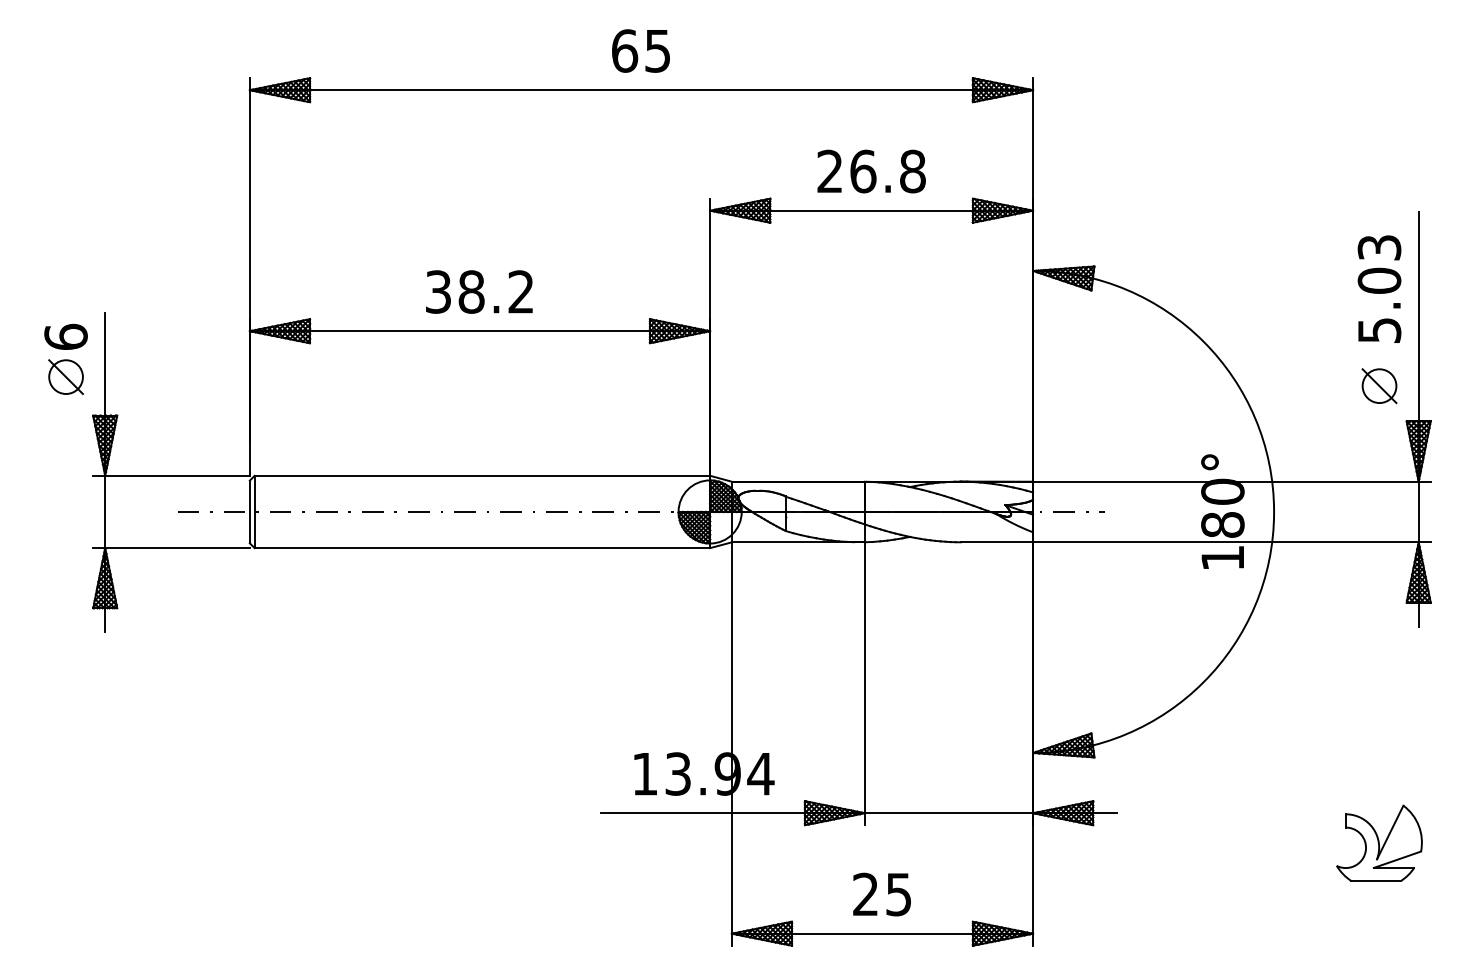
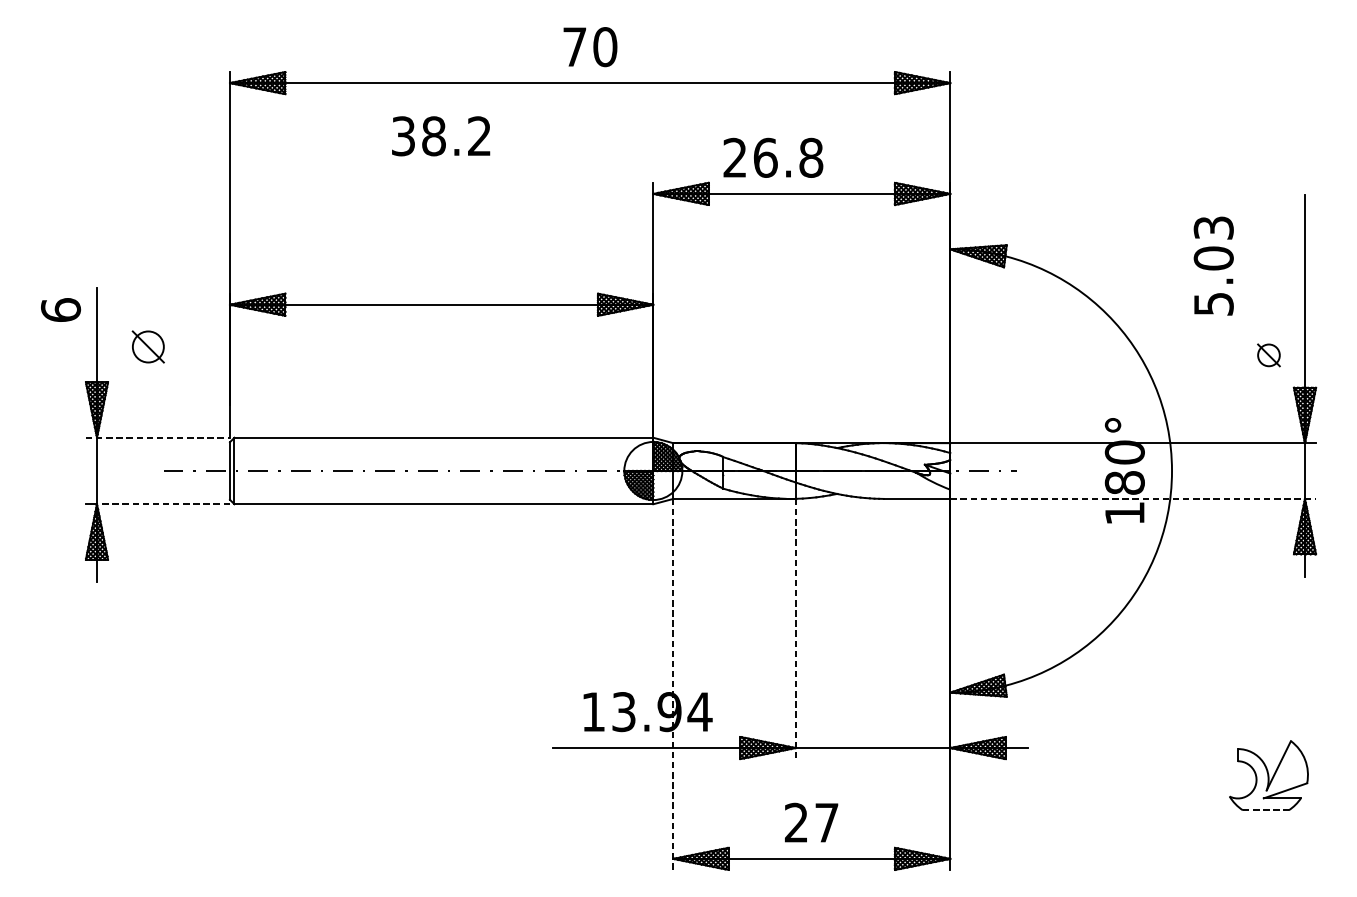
text: (641, 50) -> (590, 46), 65 -> 70
text: (871, 171) -> (773, 157), moved
text: (1379, 288) -> (1213, 265), moved
text: (479, 291) -> (441, 135), moved
part: (65, 376) -> (147, 346), moved
part: (1379, 386) -> (1268, 355), size x0.7
line: (172, 475) -> (158, 437), solid -> dashed
line: (1231, 542) -> (1132, 499), solid -> dashed
line: (177, 548) -> (163, 504), solid -> dashed
line: (865, 684) -> (796, 629), solid -> dashed
line: (731, 744) -> (672, 684), solid -> dashed
line: (1376, 880) -> (1266, 809), solid -> dashed
text: (898, 894) -> (826, 822), 25 -> 27

